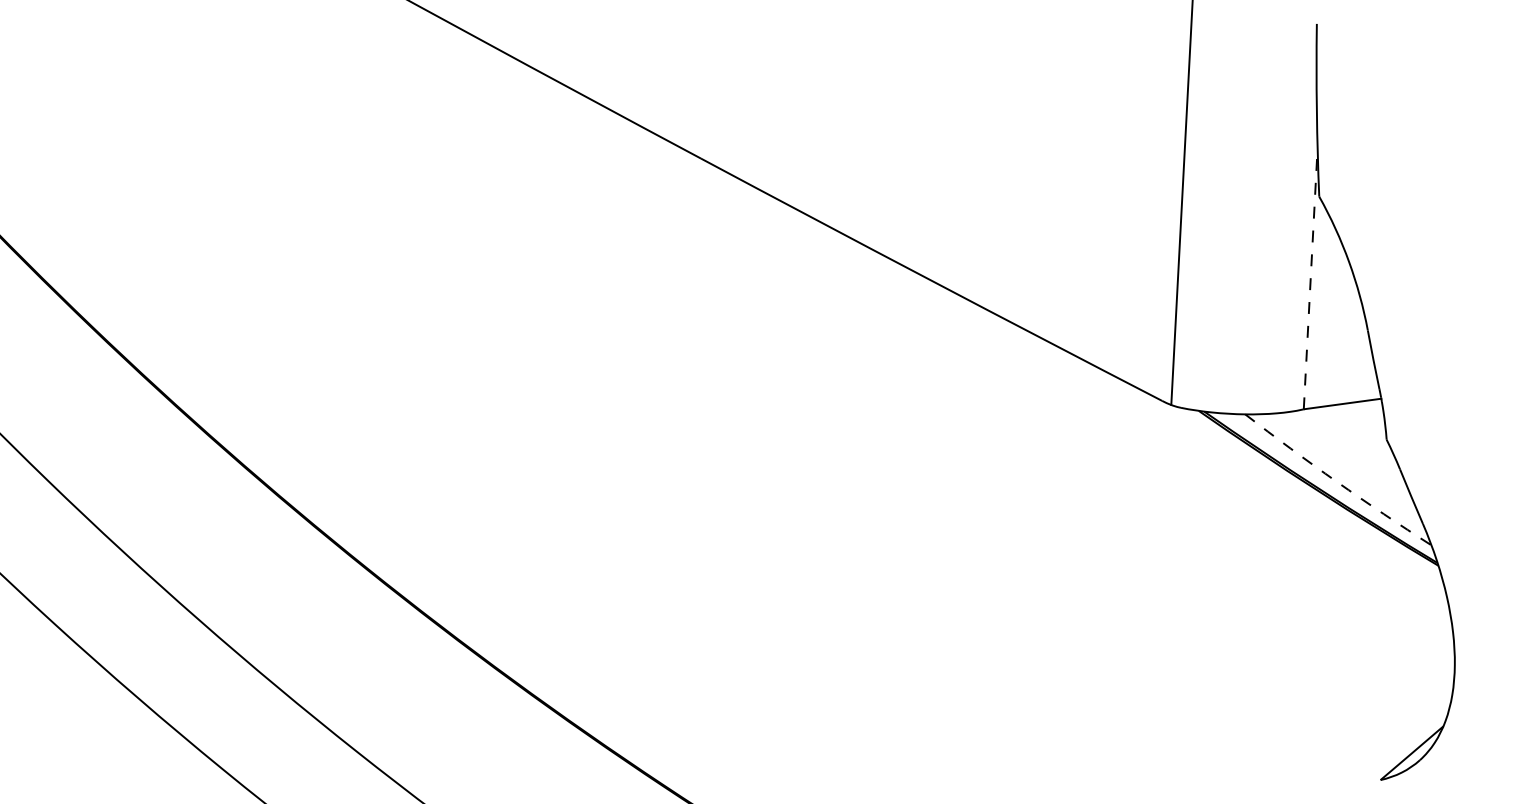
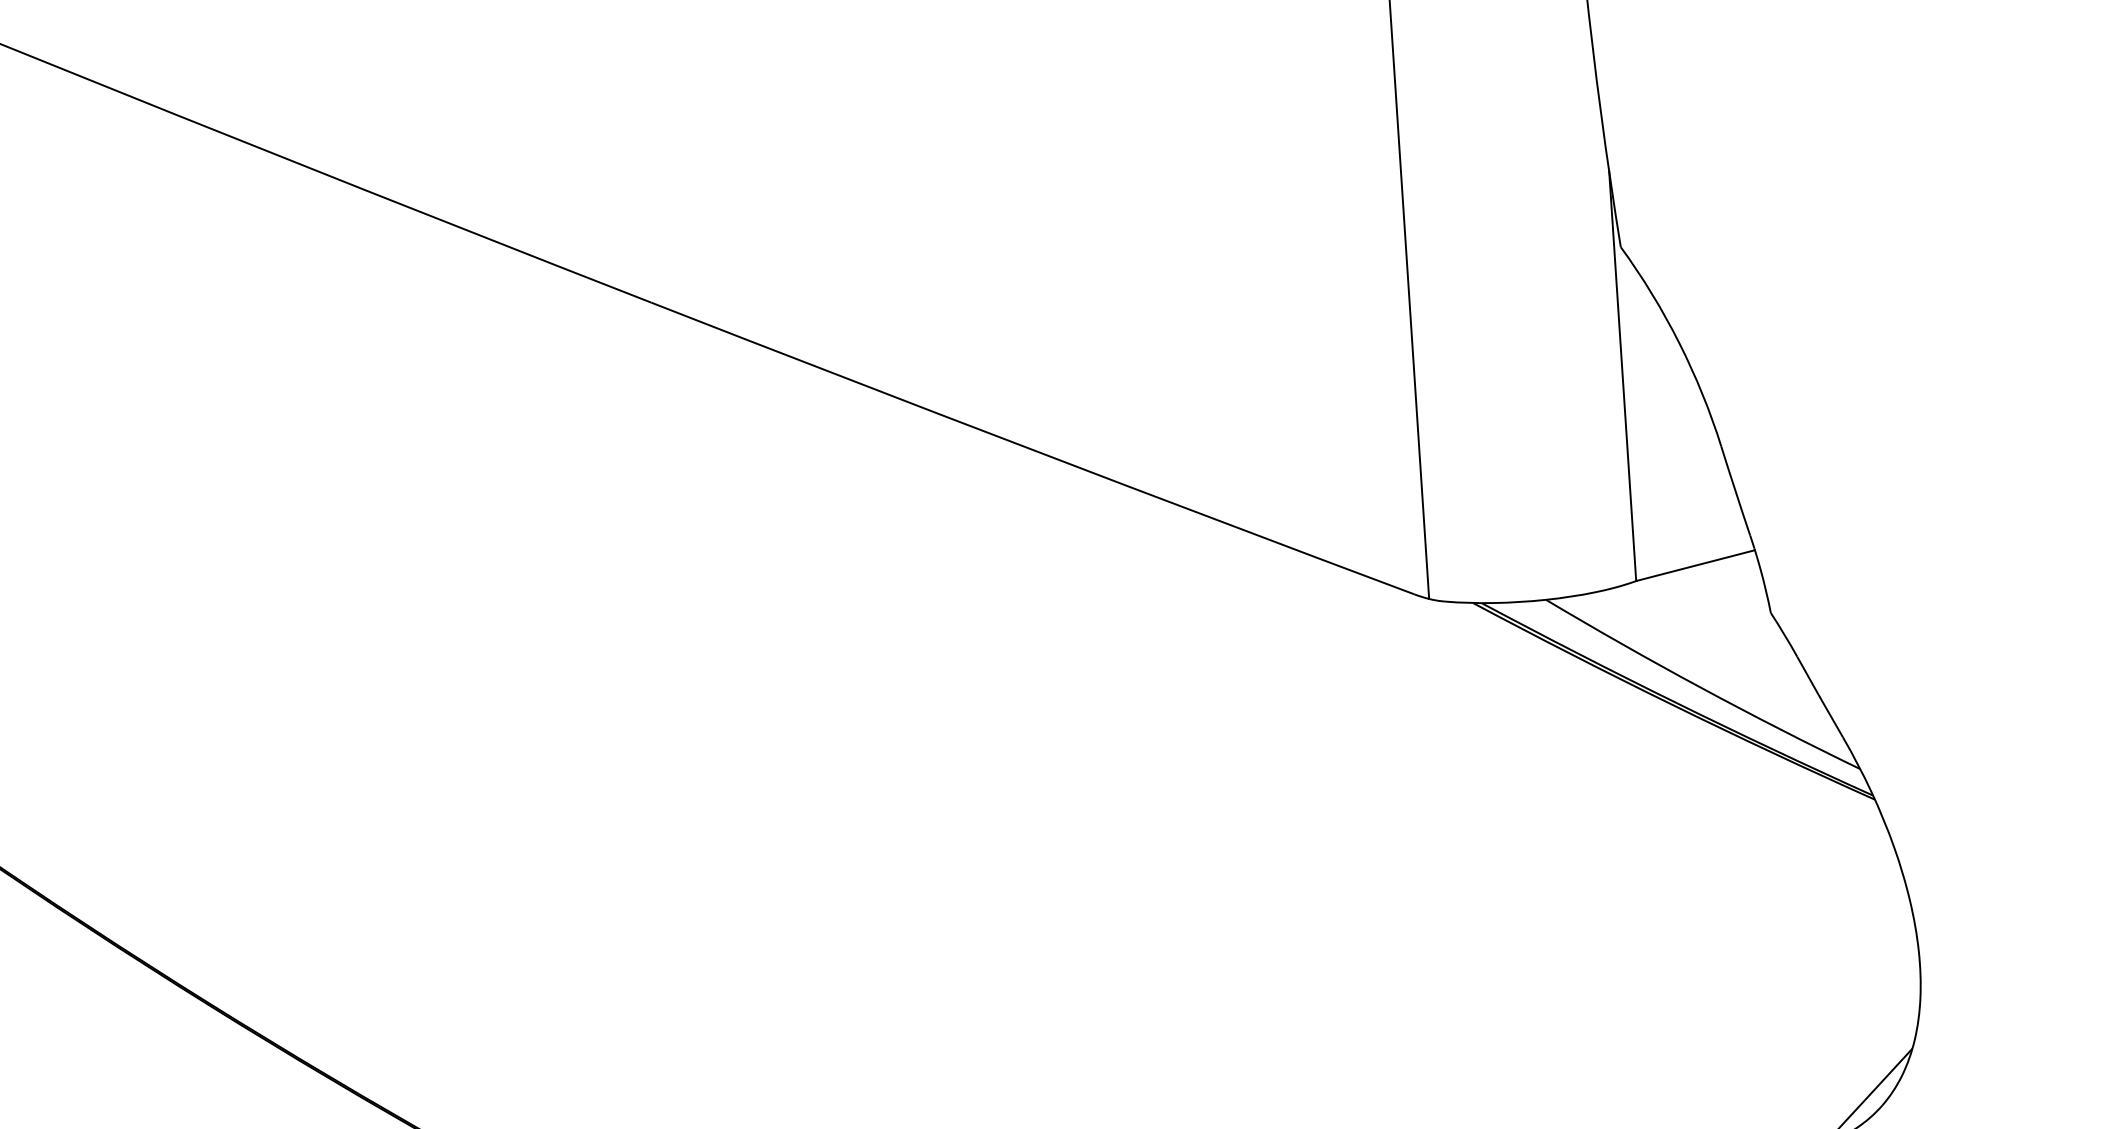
line: (1310, 278) -> (1622, 376), dashed -> solid
arc: (1336, 481) -> (1700, 687), dashed -> solid

